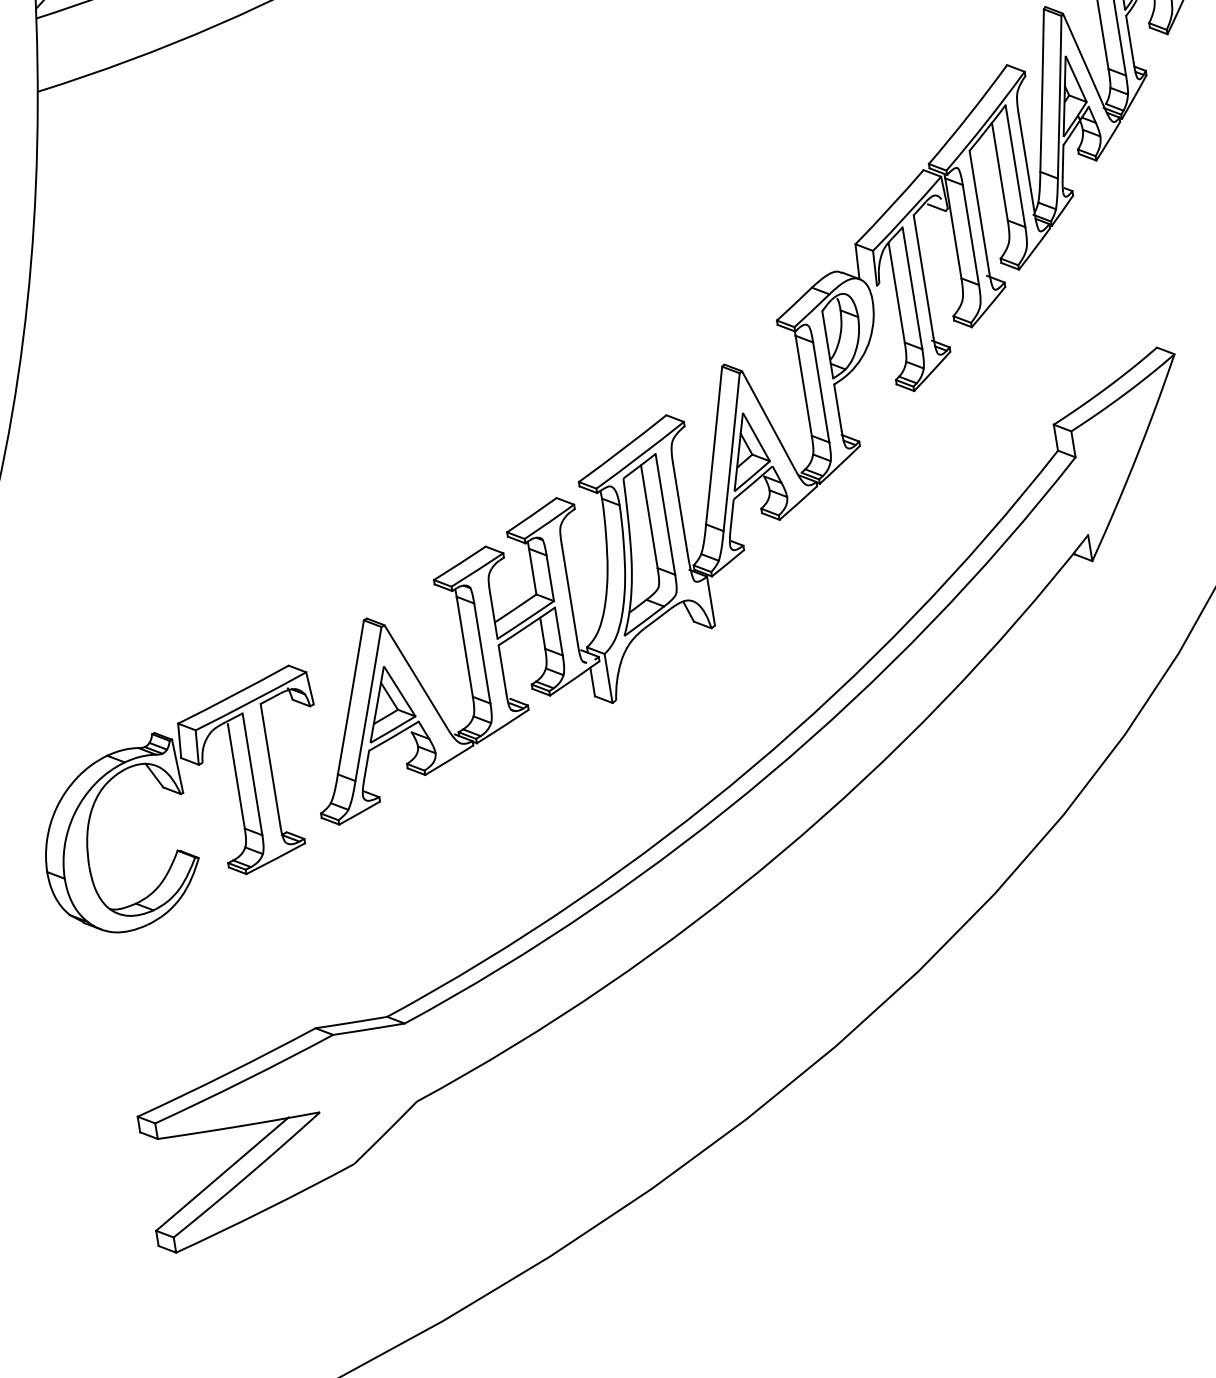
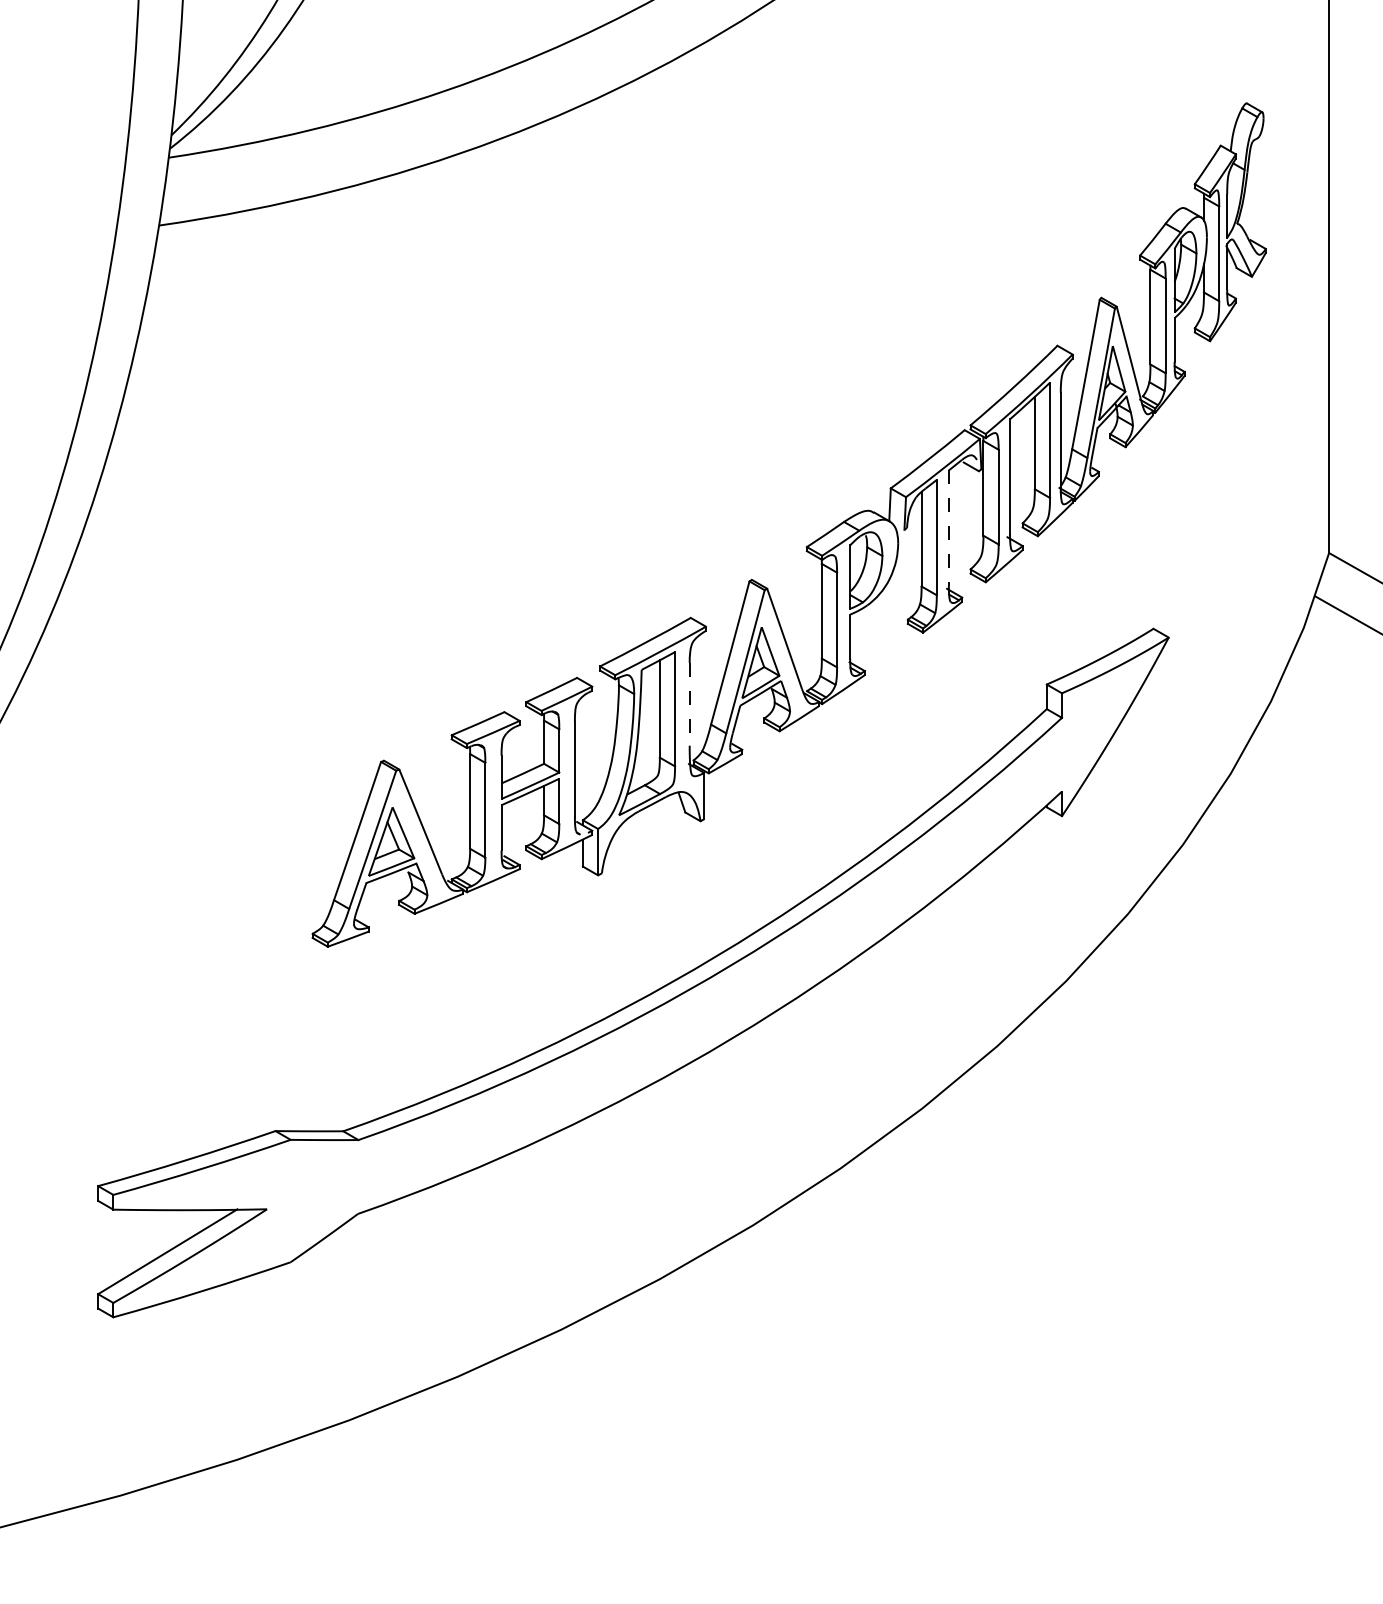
line: (923, 276) -> (948, 528), solid -> dashed
line: (679, 506) -> (689, 704), solid -> dashed
part: (181, 794) -> (186, 895), removed

